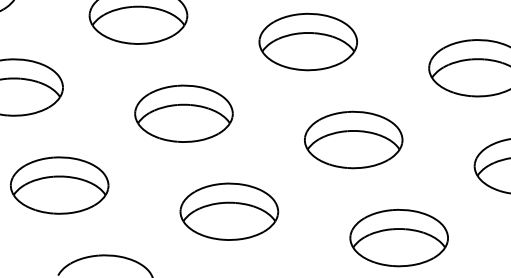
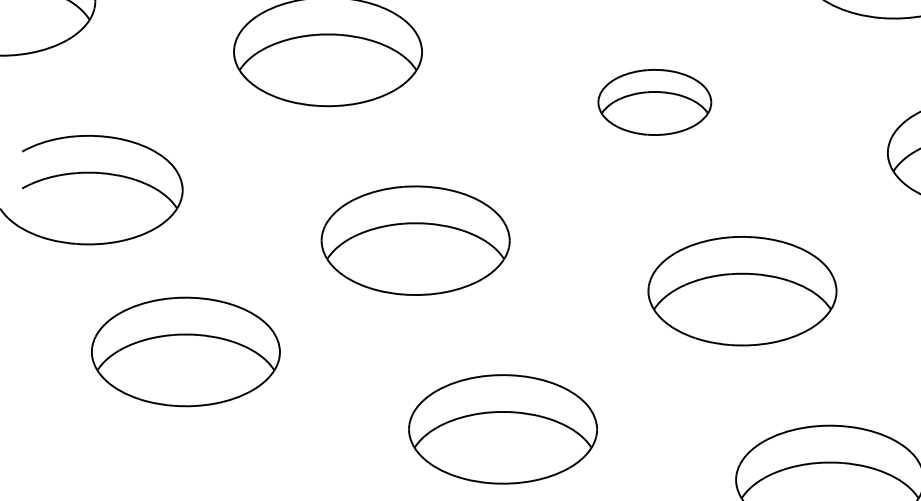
part: (307, 41) -> (653, 101), size x0.6
part: (59, 185) -> (185, 351), moved

